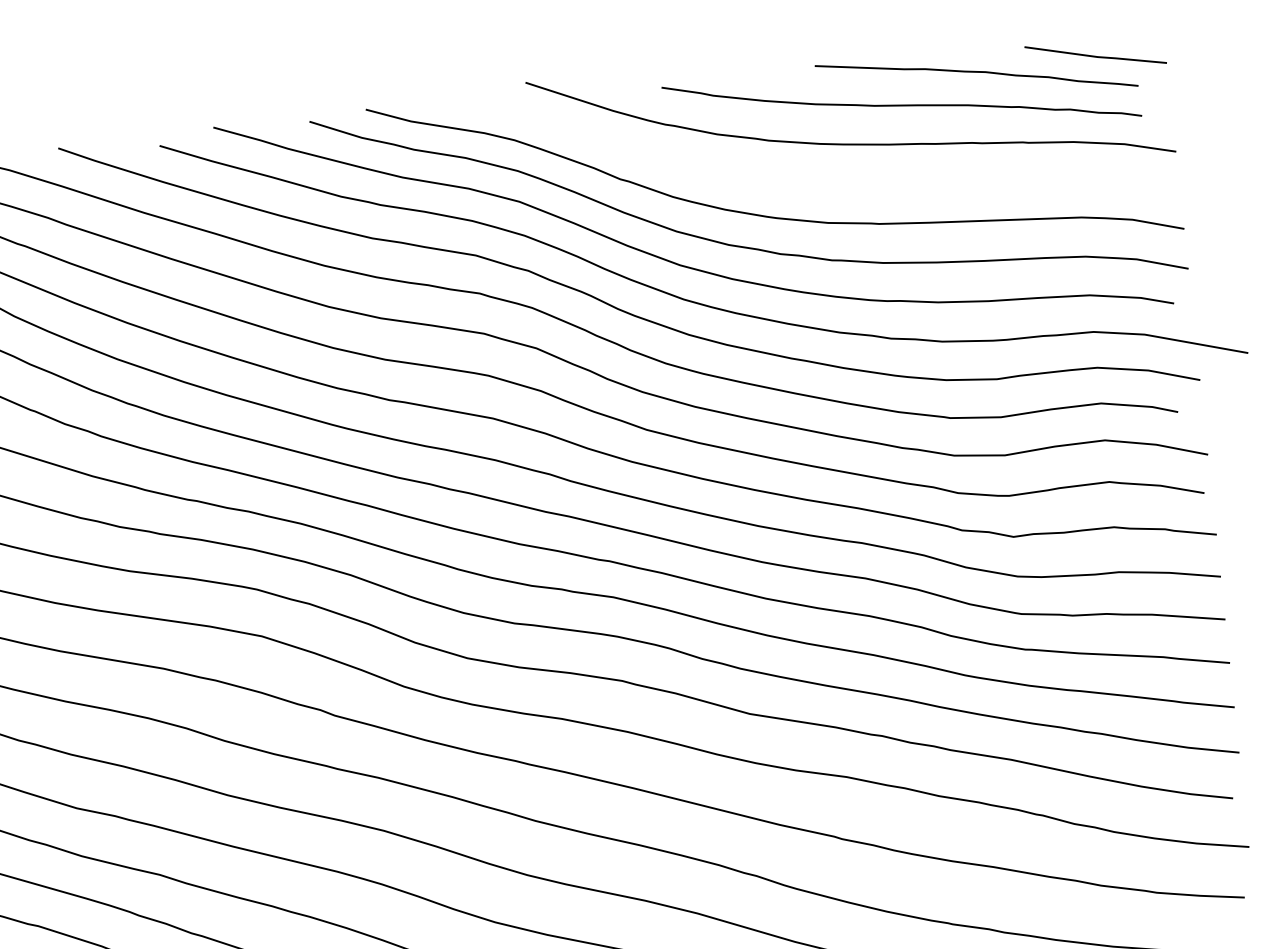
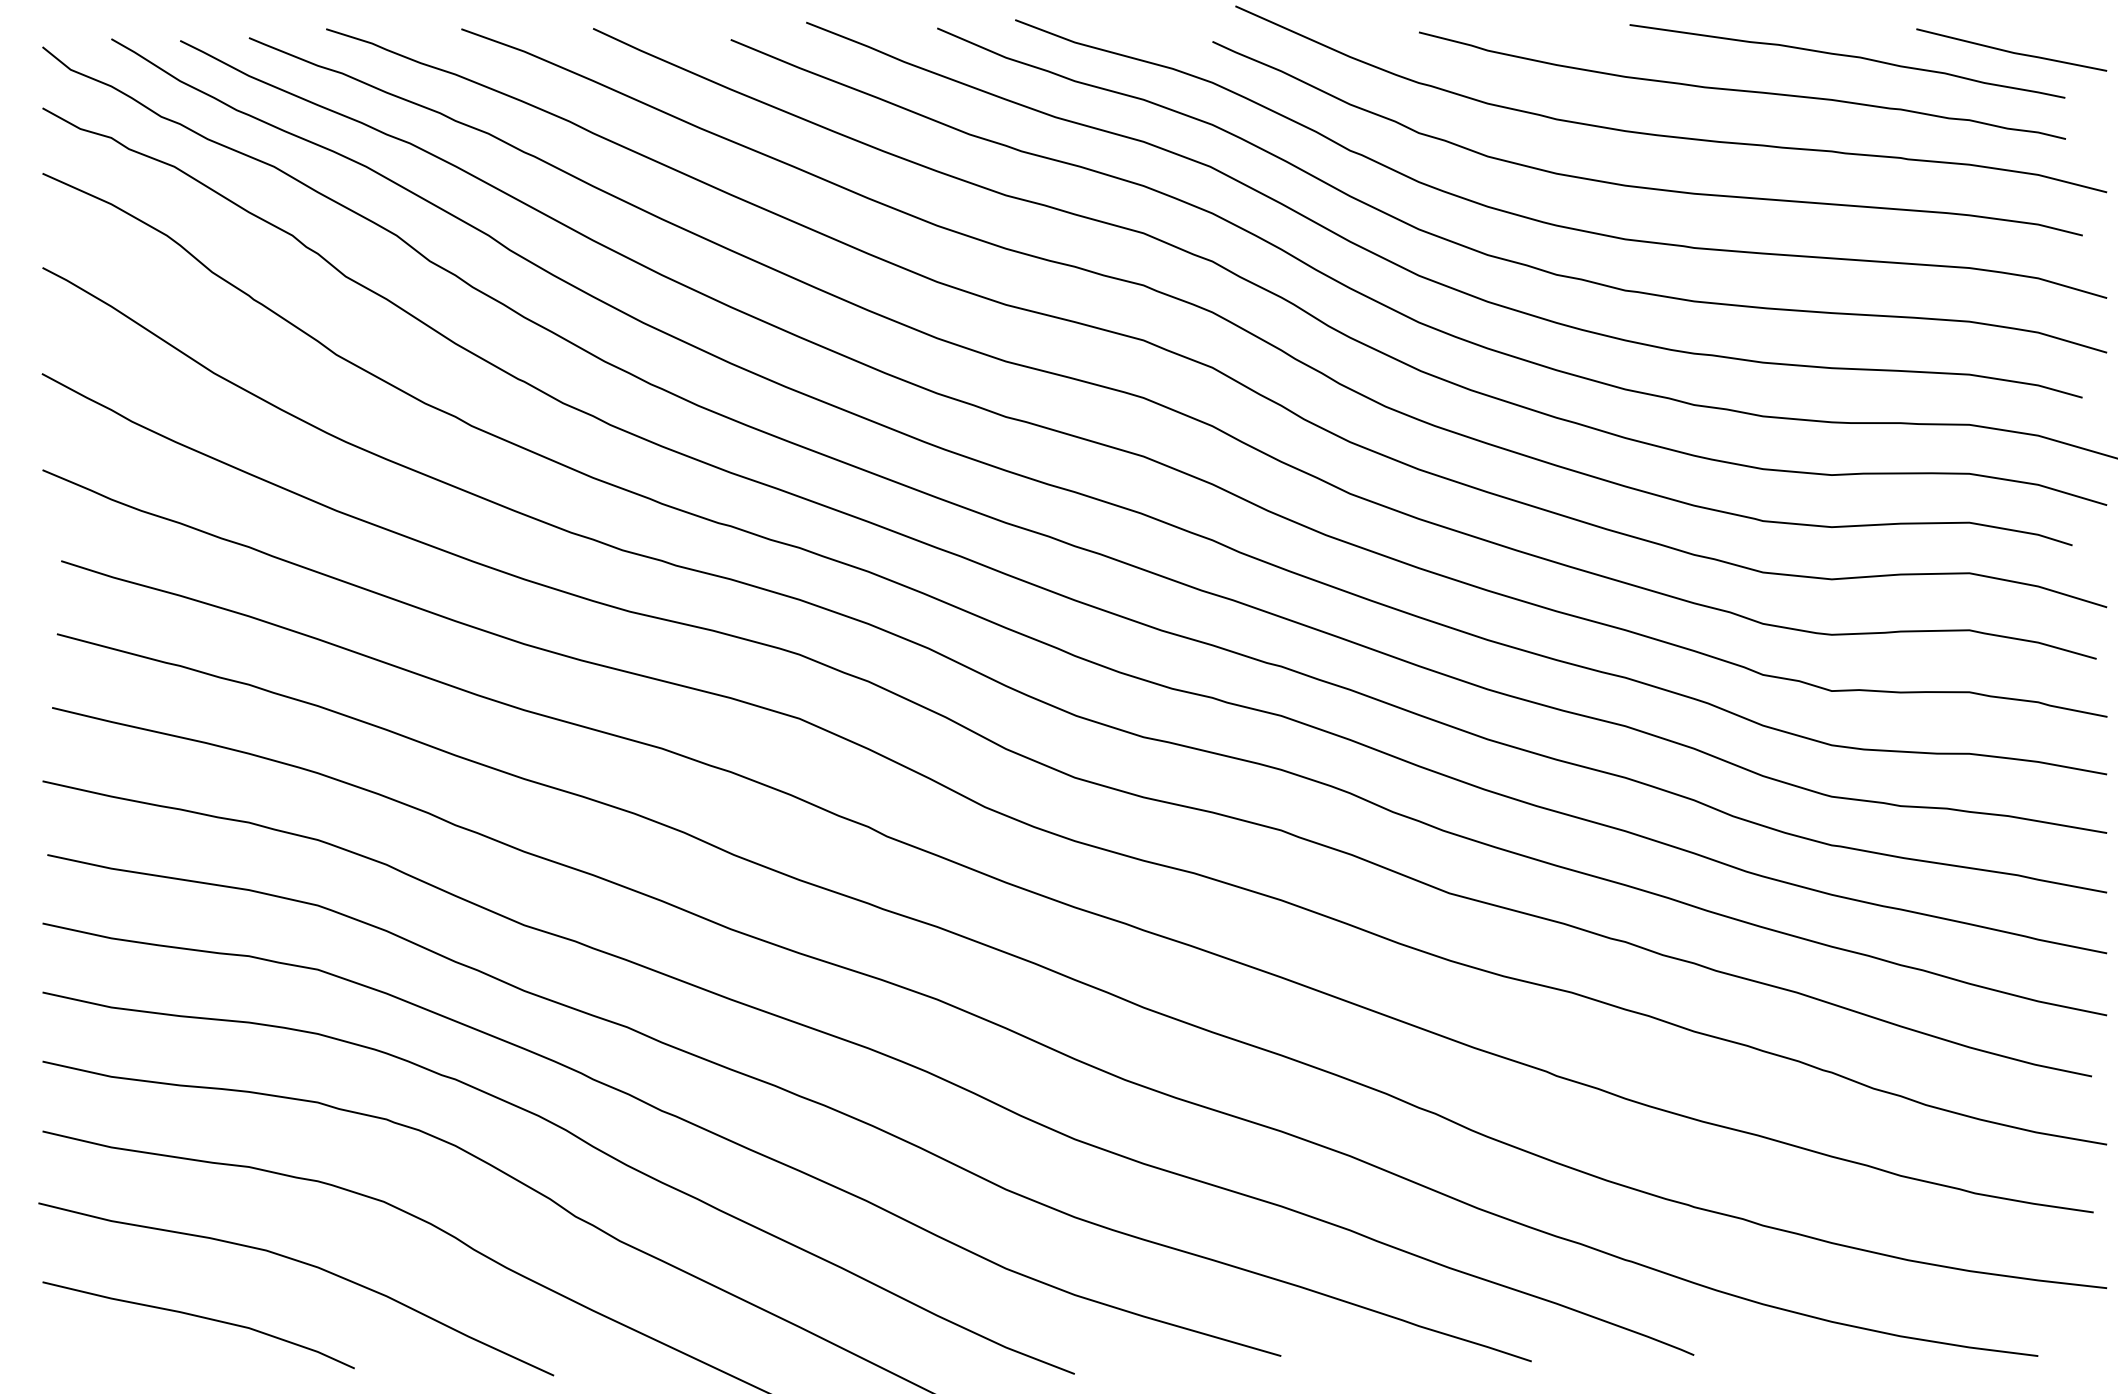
curve: (837, 182) -> (1643, 186), added

